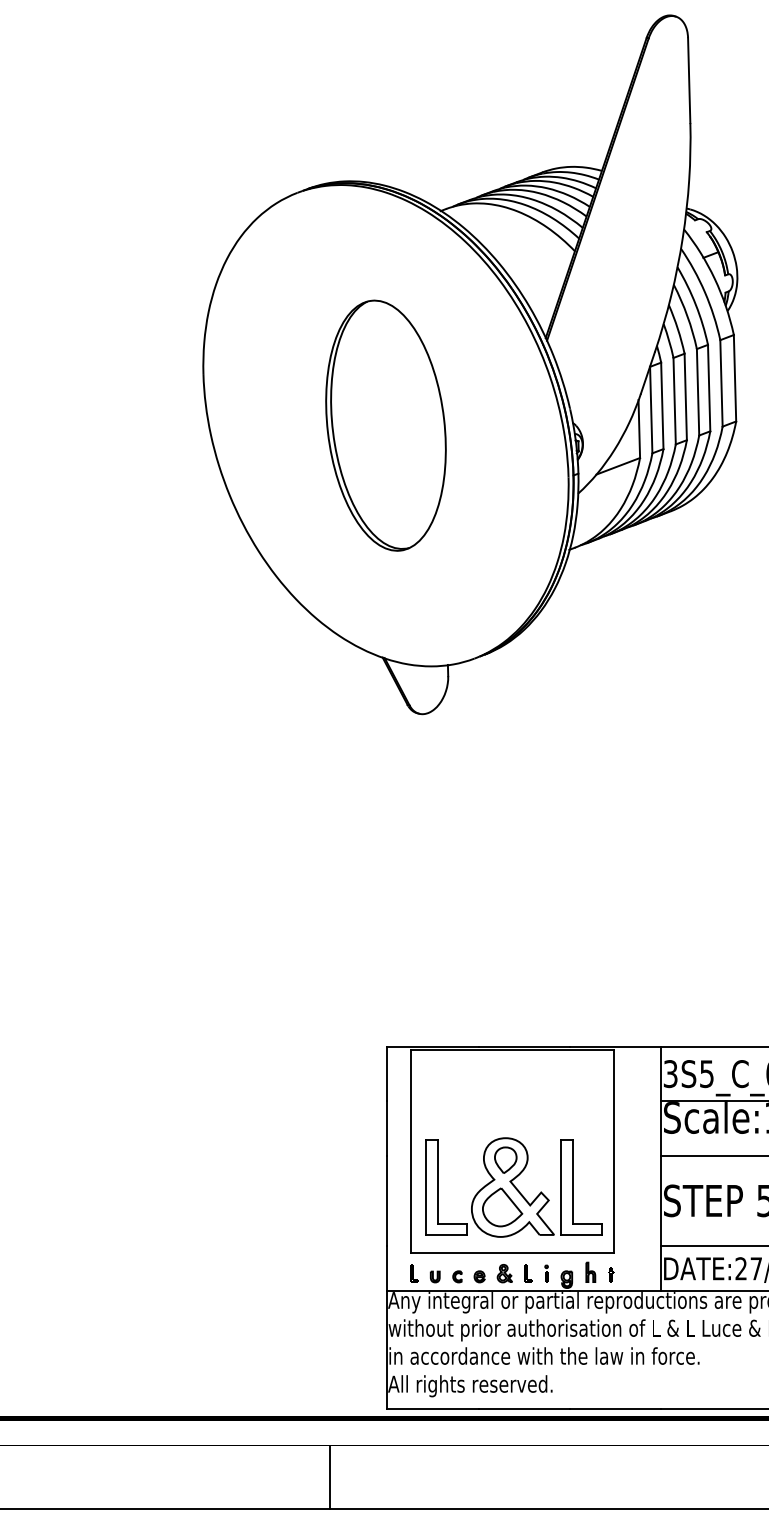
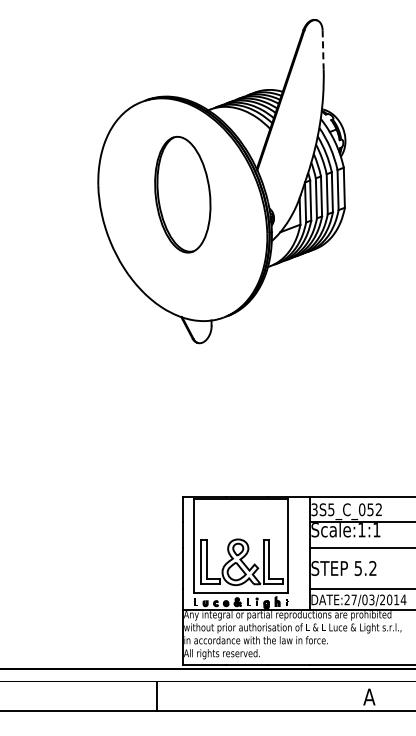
line: (689, 81) -> (323, 50), solid -> dashed
part: (385, 425) -> (182, 194), moved

